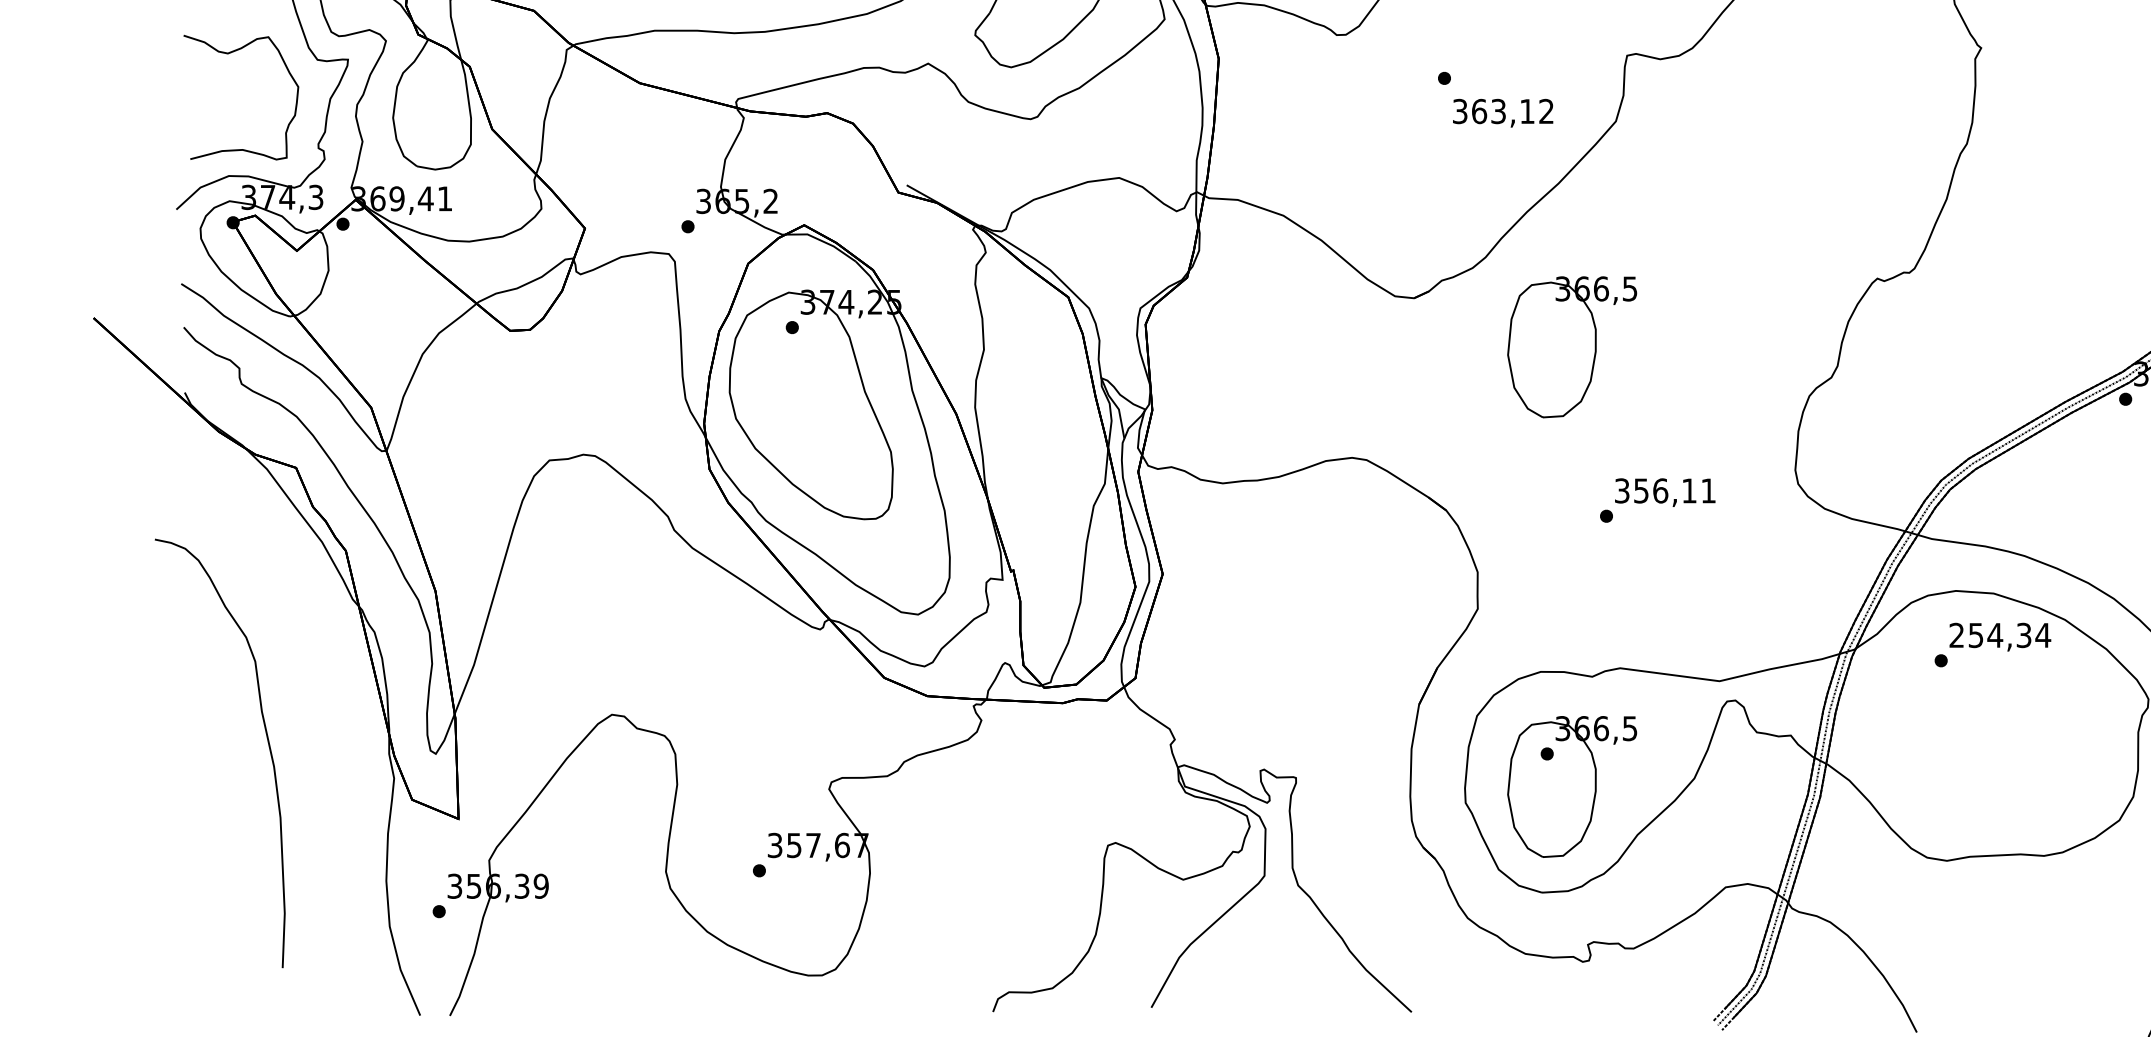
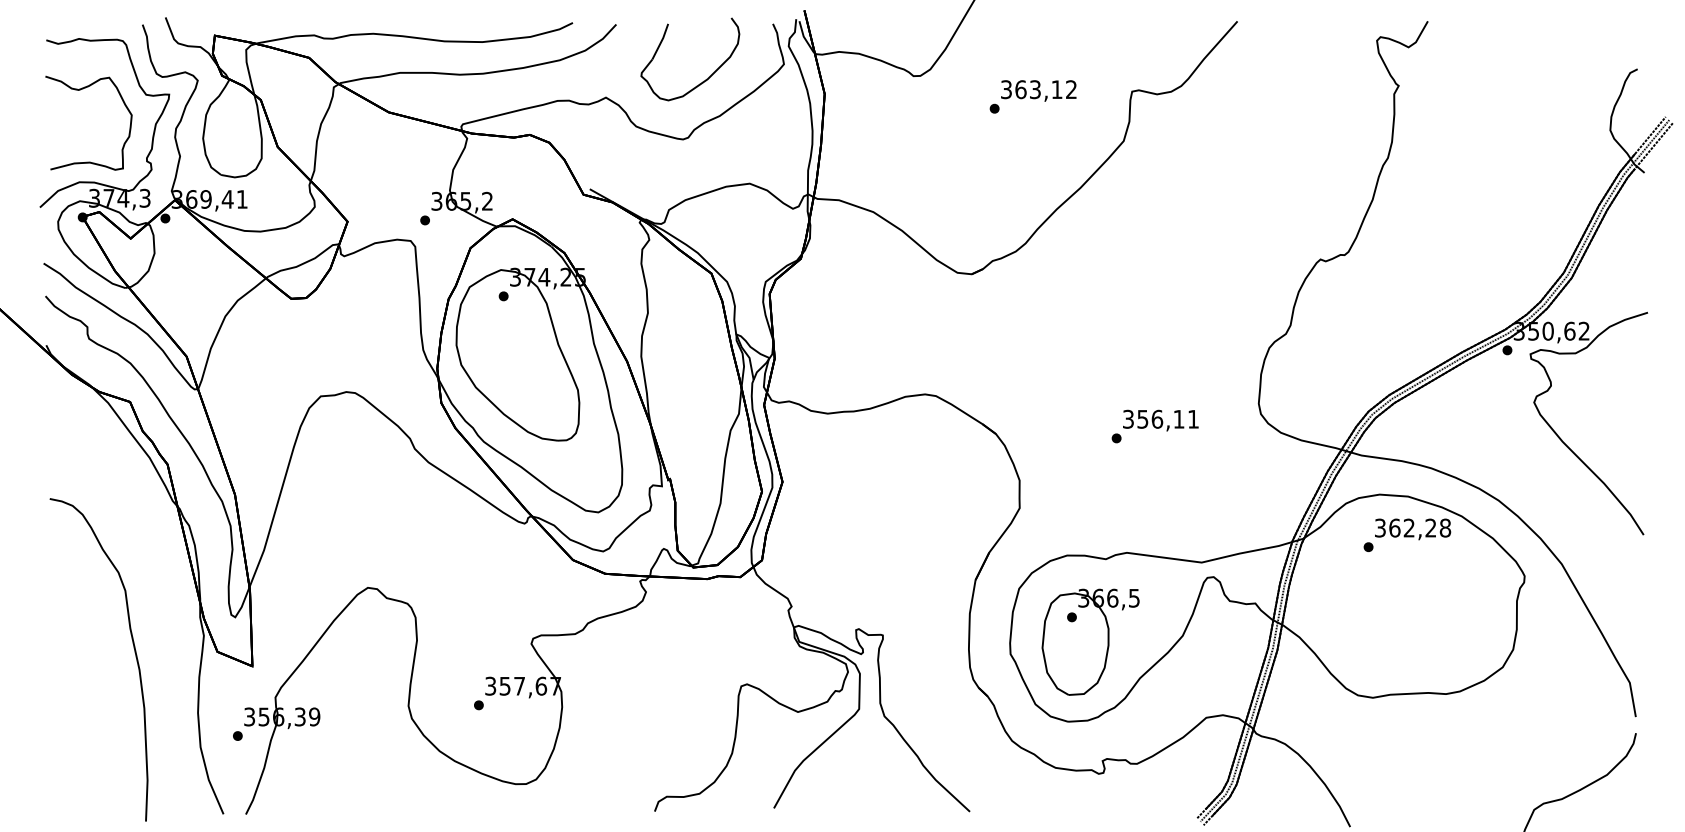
text: (1502, 112) -> (1038, 90), moved
part: (1571, 346) -> (1090, 310), removed
text: (2000, 634) -> (1413, 527), 254,34 -> 362,28
curve: (267, 743) -> (134, 652), moved

